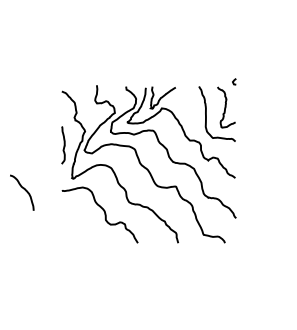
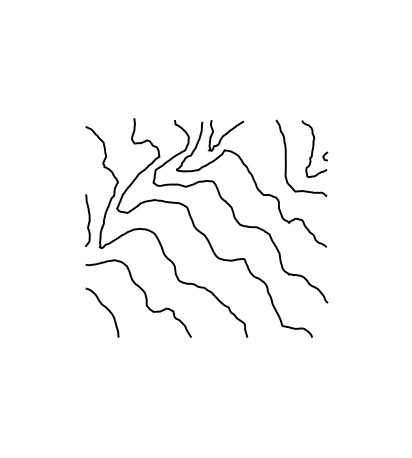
line: (234, 81) -> (325, 155), moved
curve: (63, 145) -> (88, 220), moved
curve: (24, 189) -> (105, 308), moved

